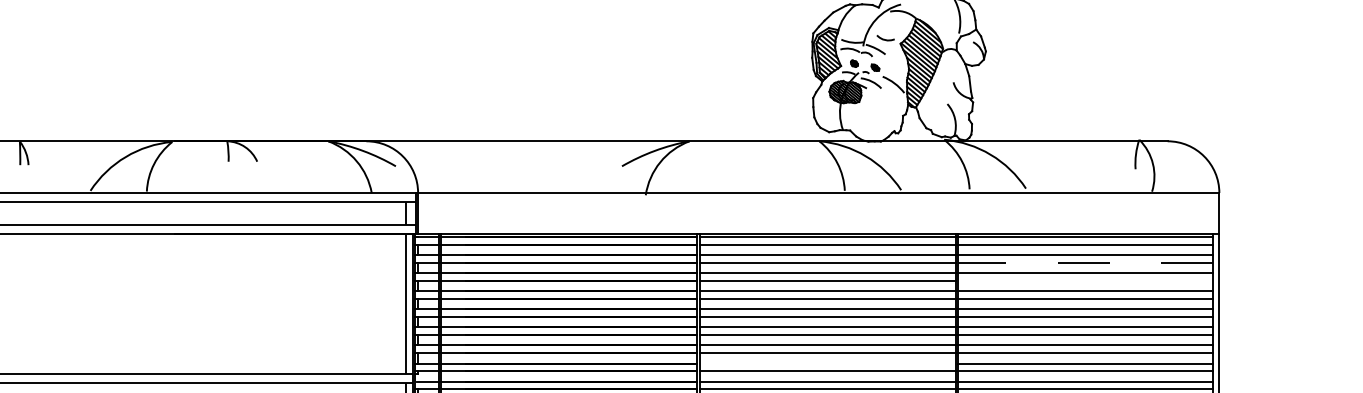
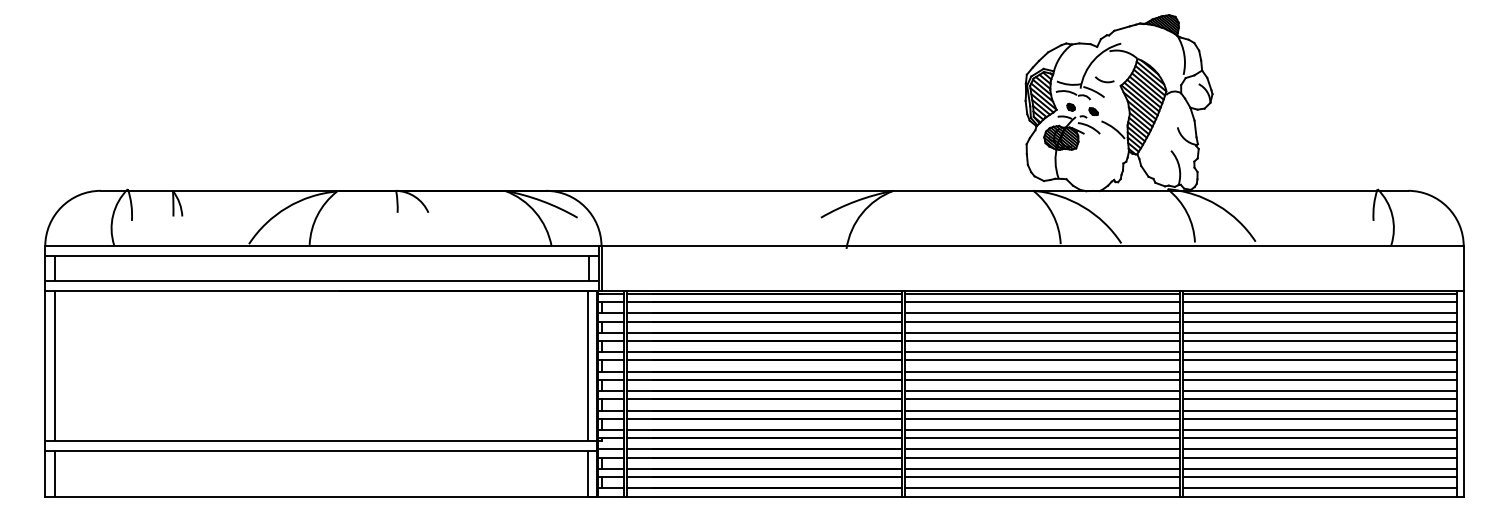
line: (1085, 262) -> (1319, 321), dashed -> solid
line: (1085, 281) -> (1319, 341), added
line: (827, 364) -> (1042, 430), added

